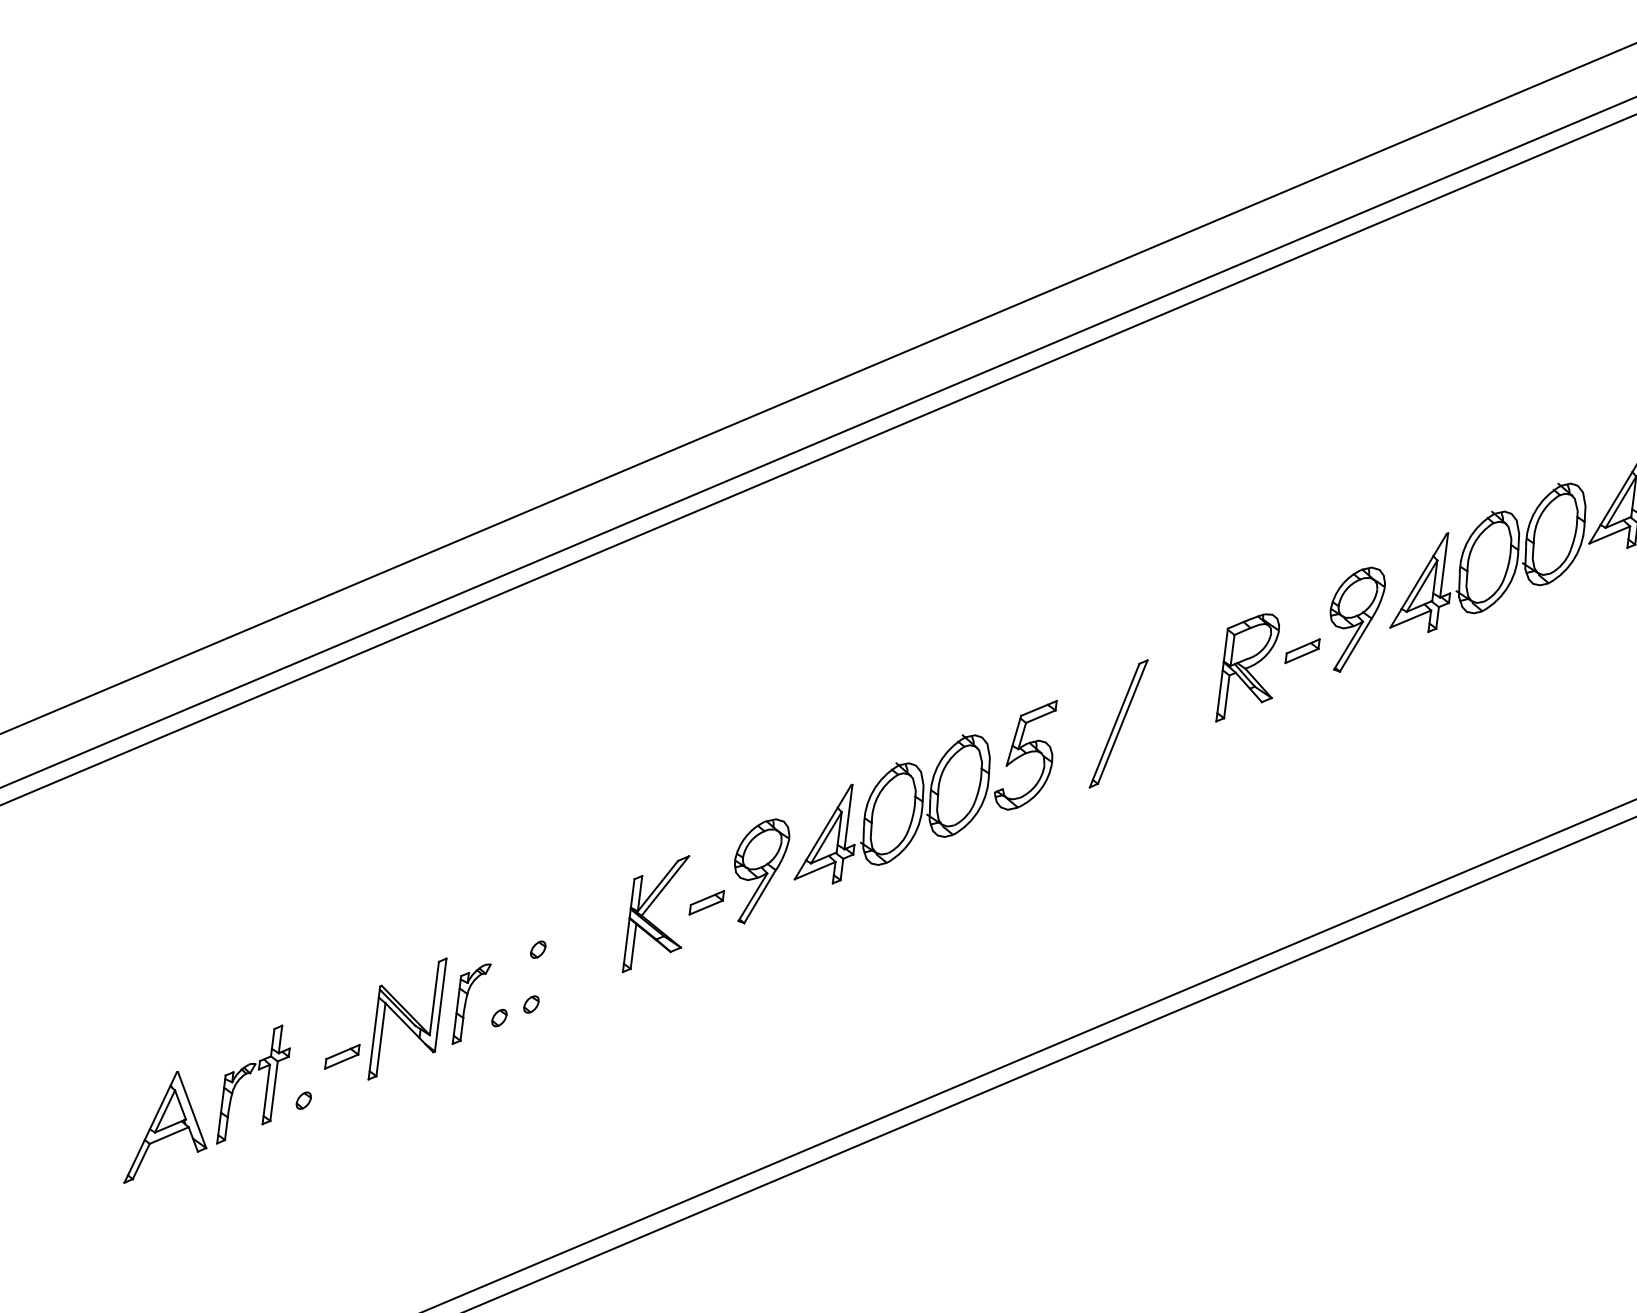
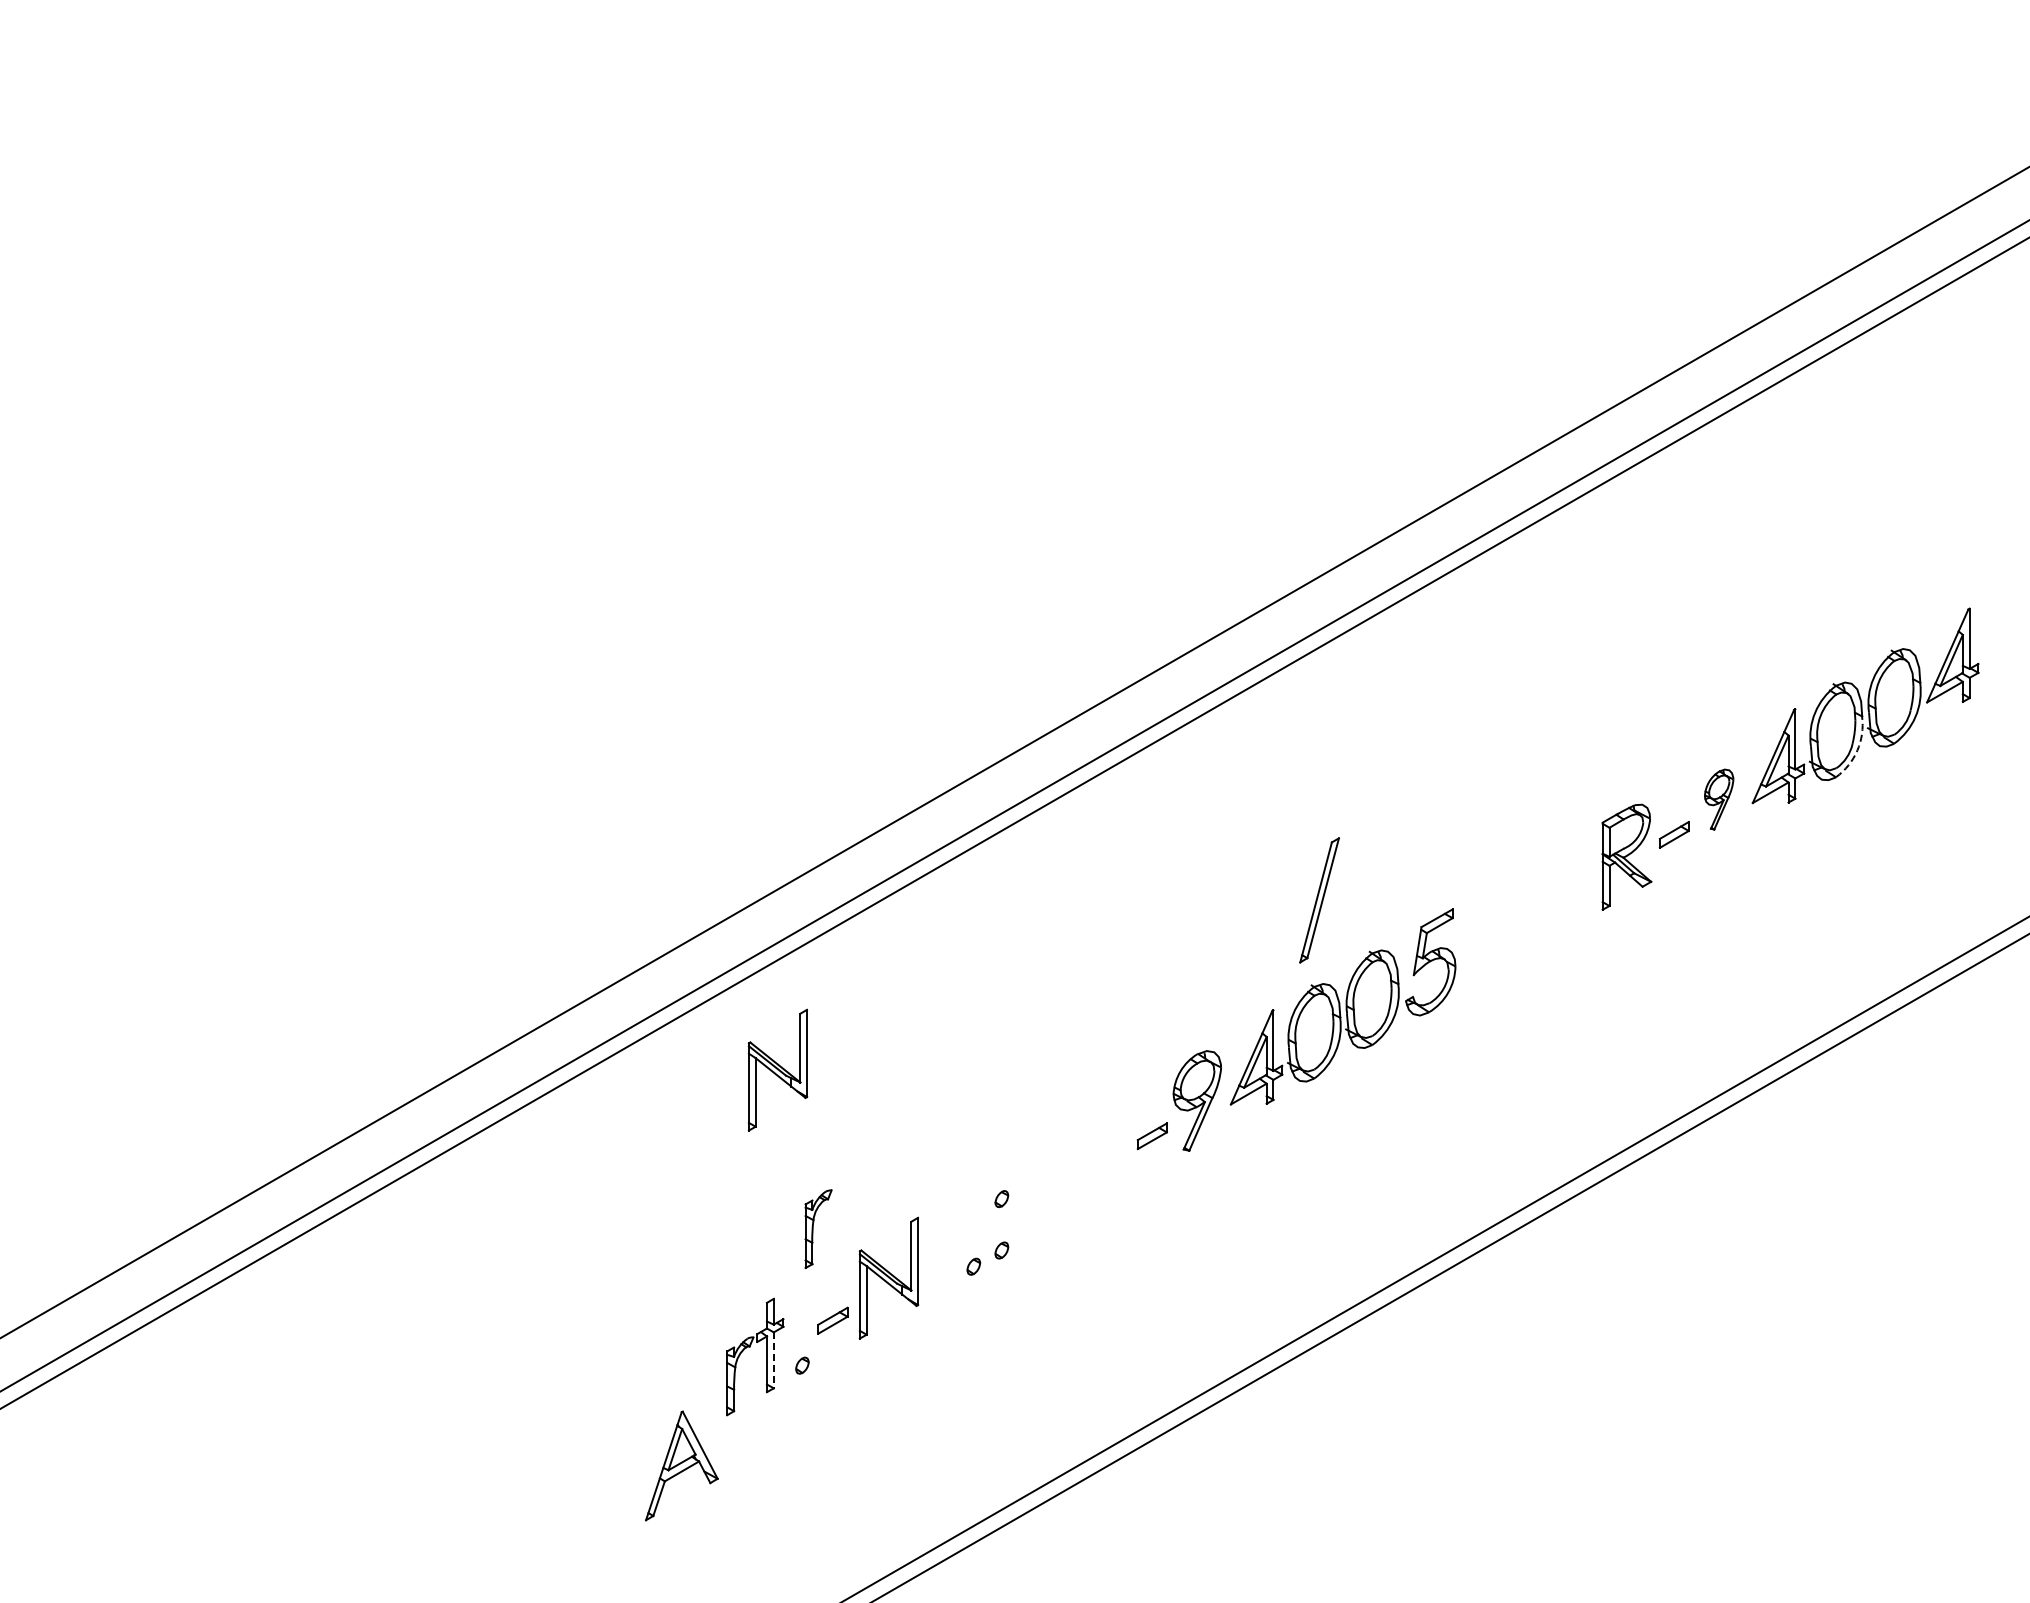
arc: (1508, 585) -> (1857, 750), solid -> dashed
part: (1354, 619) -> (1718, 799), size x0.6
part: (1118, 724) -> (1319, 900), moved
part: (316, 782) -> (777, 1069), added
part: (648, 908) -> (1099, 1148), removed
part: (471, 1004) -> (818, 1229), moved
line: (273, 1091) -> (773, 1360), solid -> dashed
part: (169, 1129) -> (681, 1465), moved

